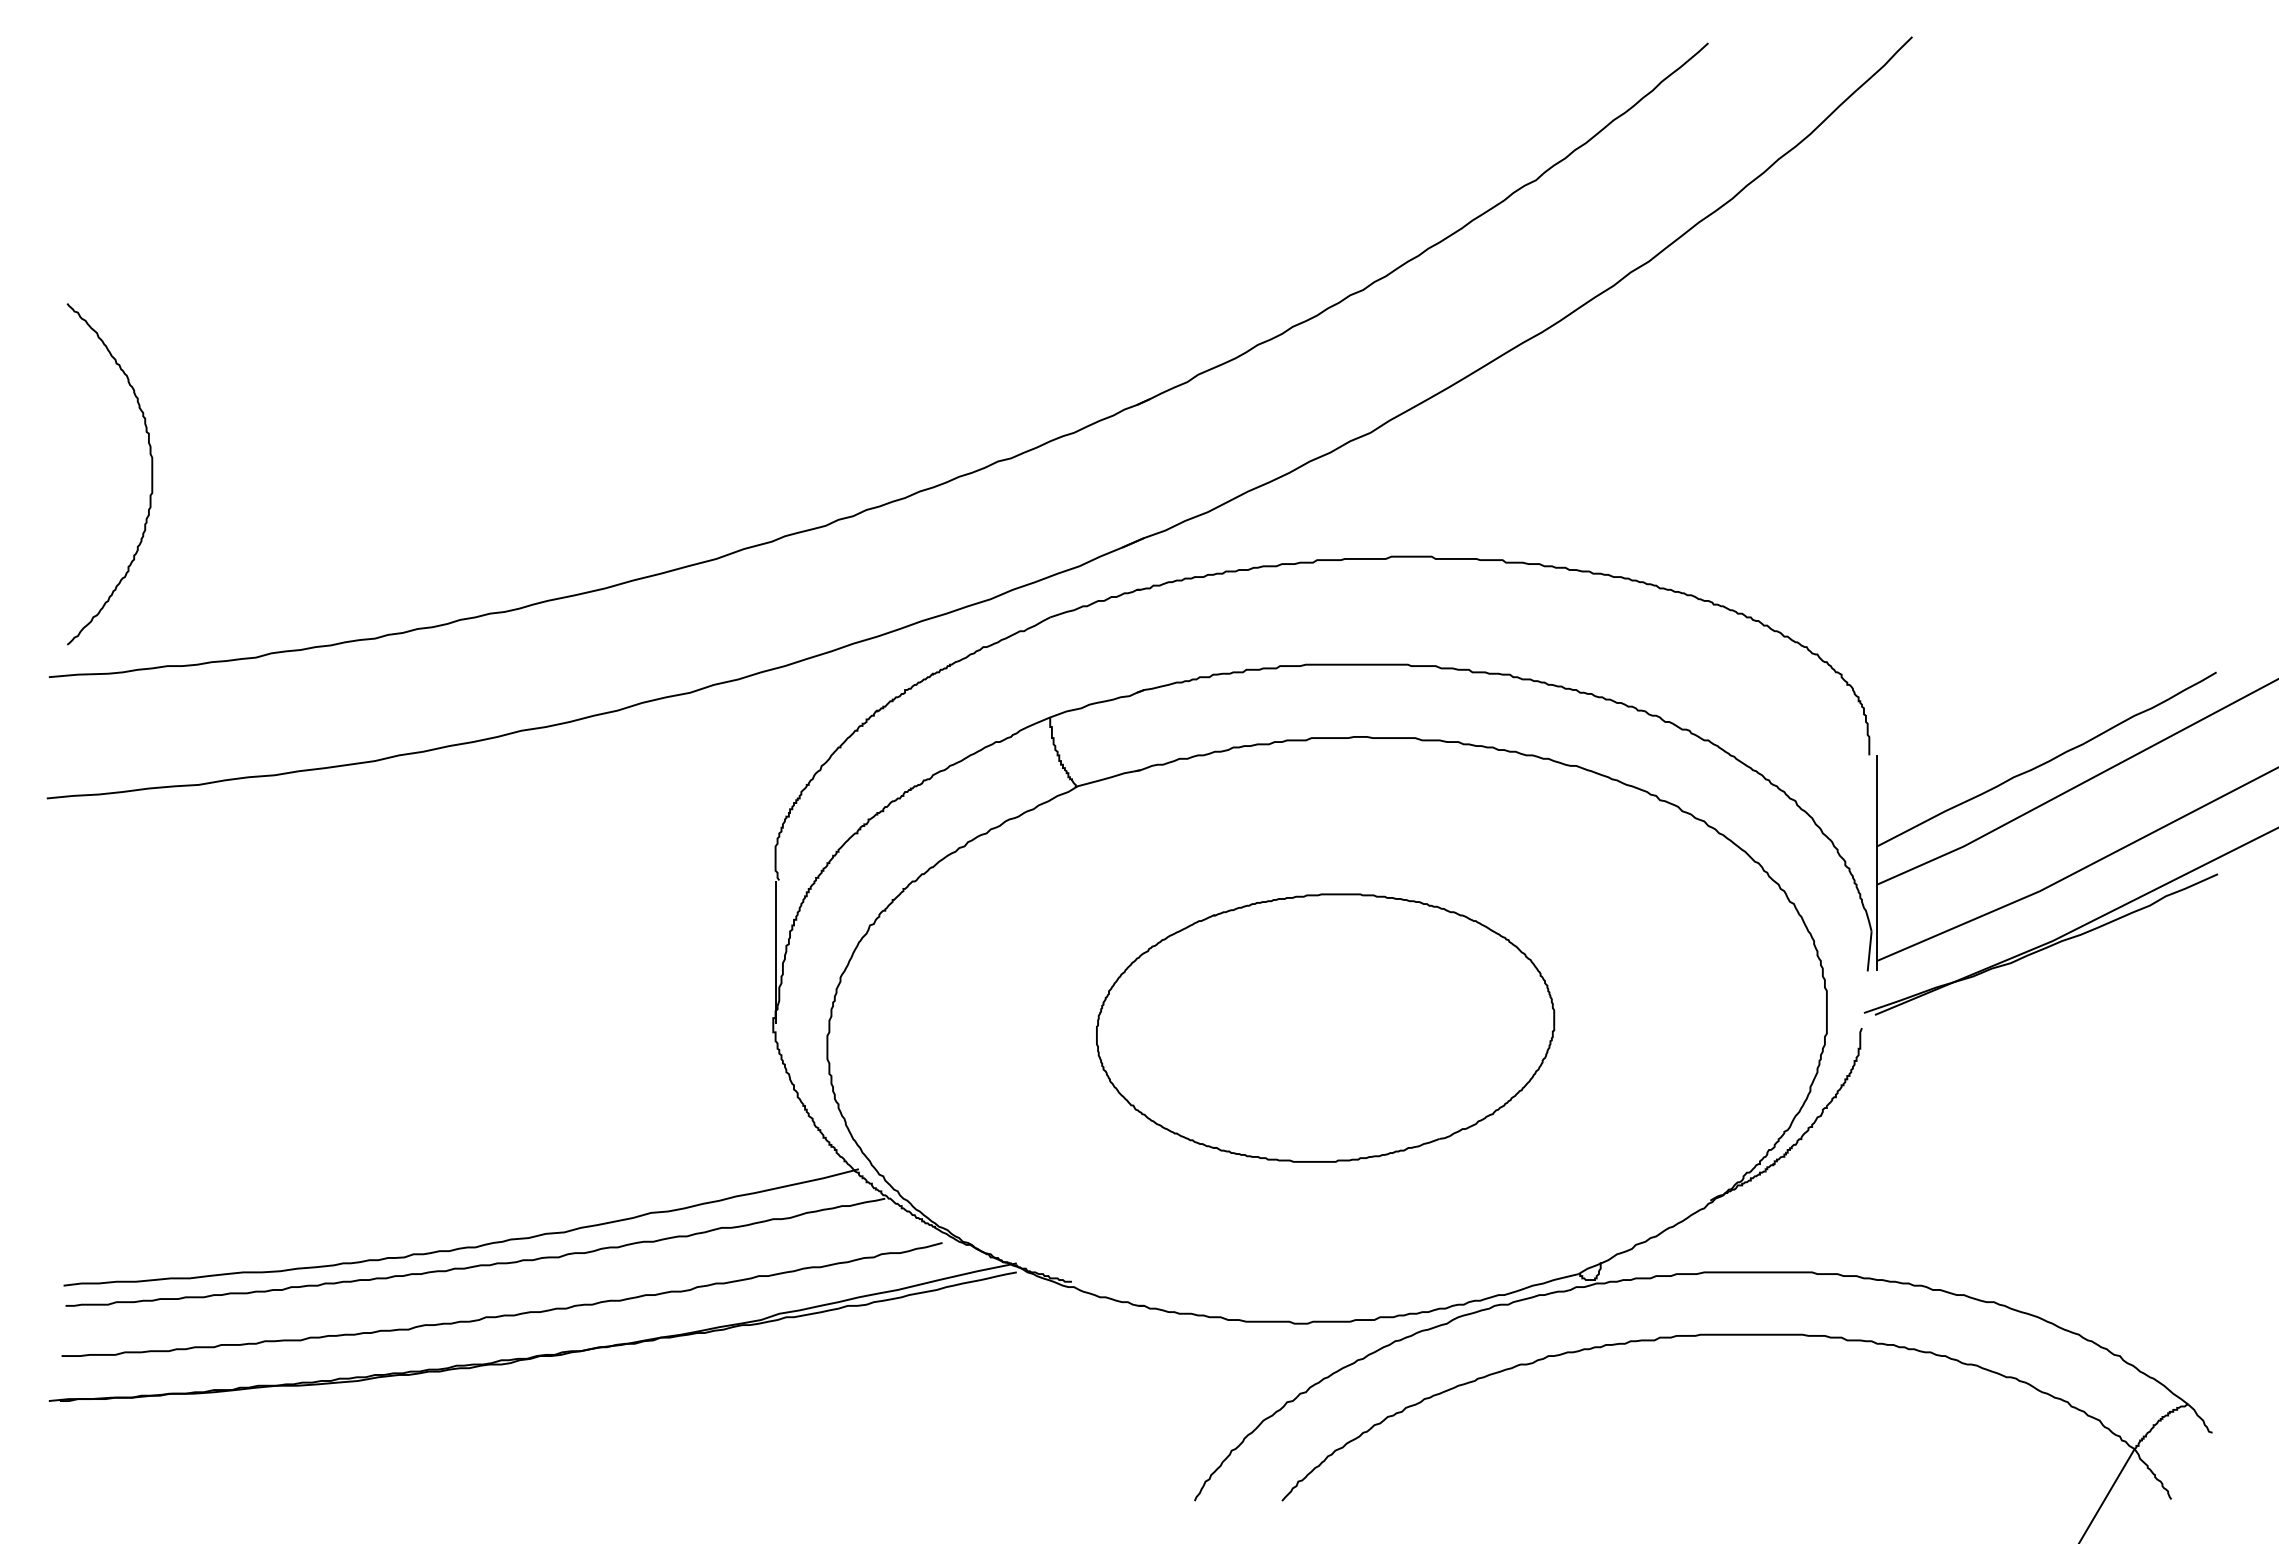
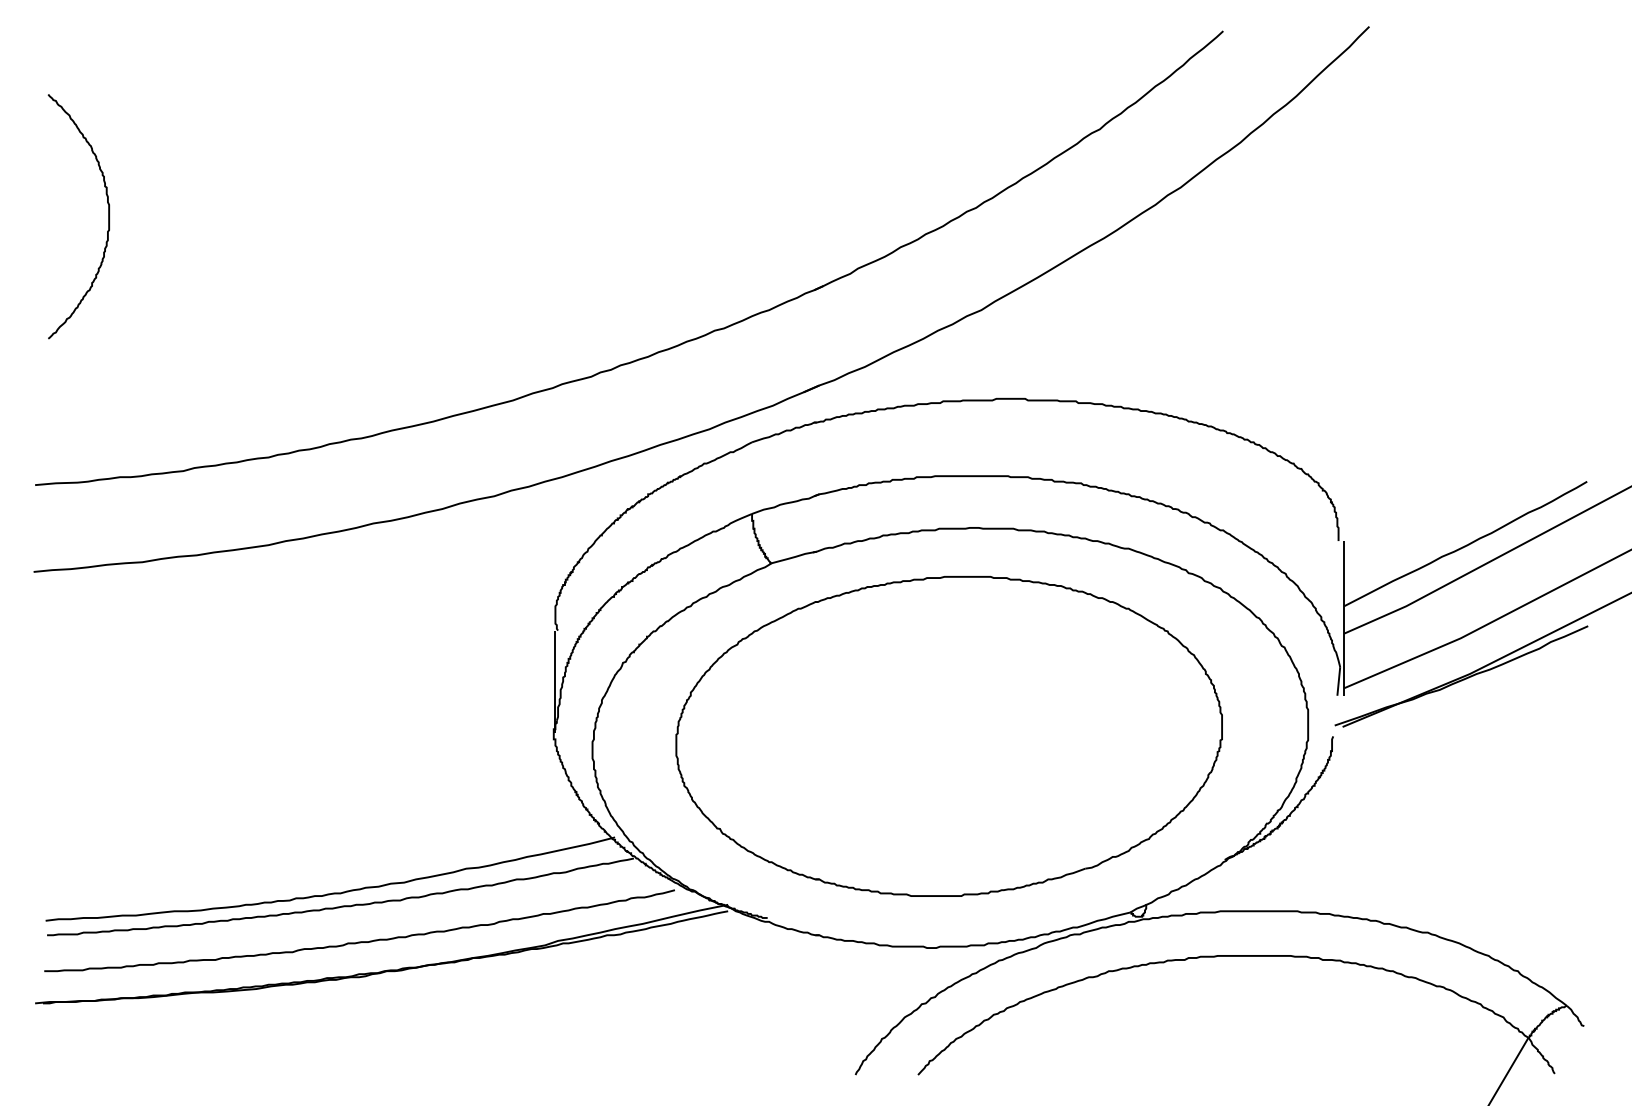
curve: (151, 474) -> (108, 216), moved
part: (1325, 1027) -> (949, 735), size x1.67

